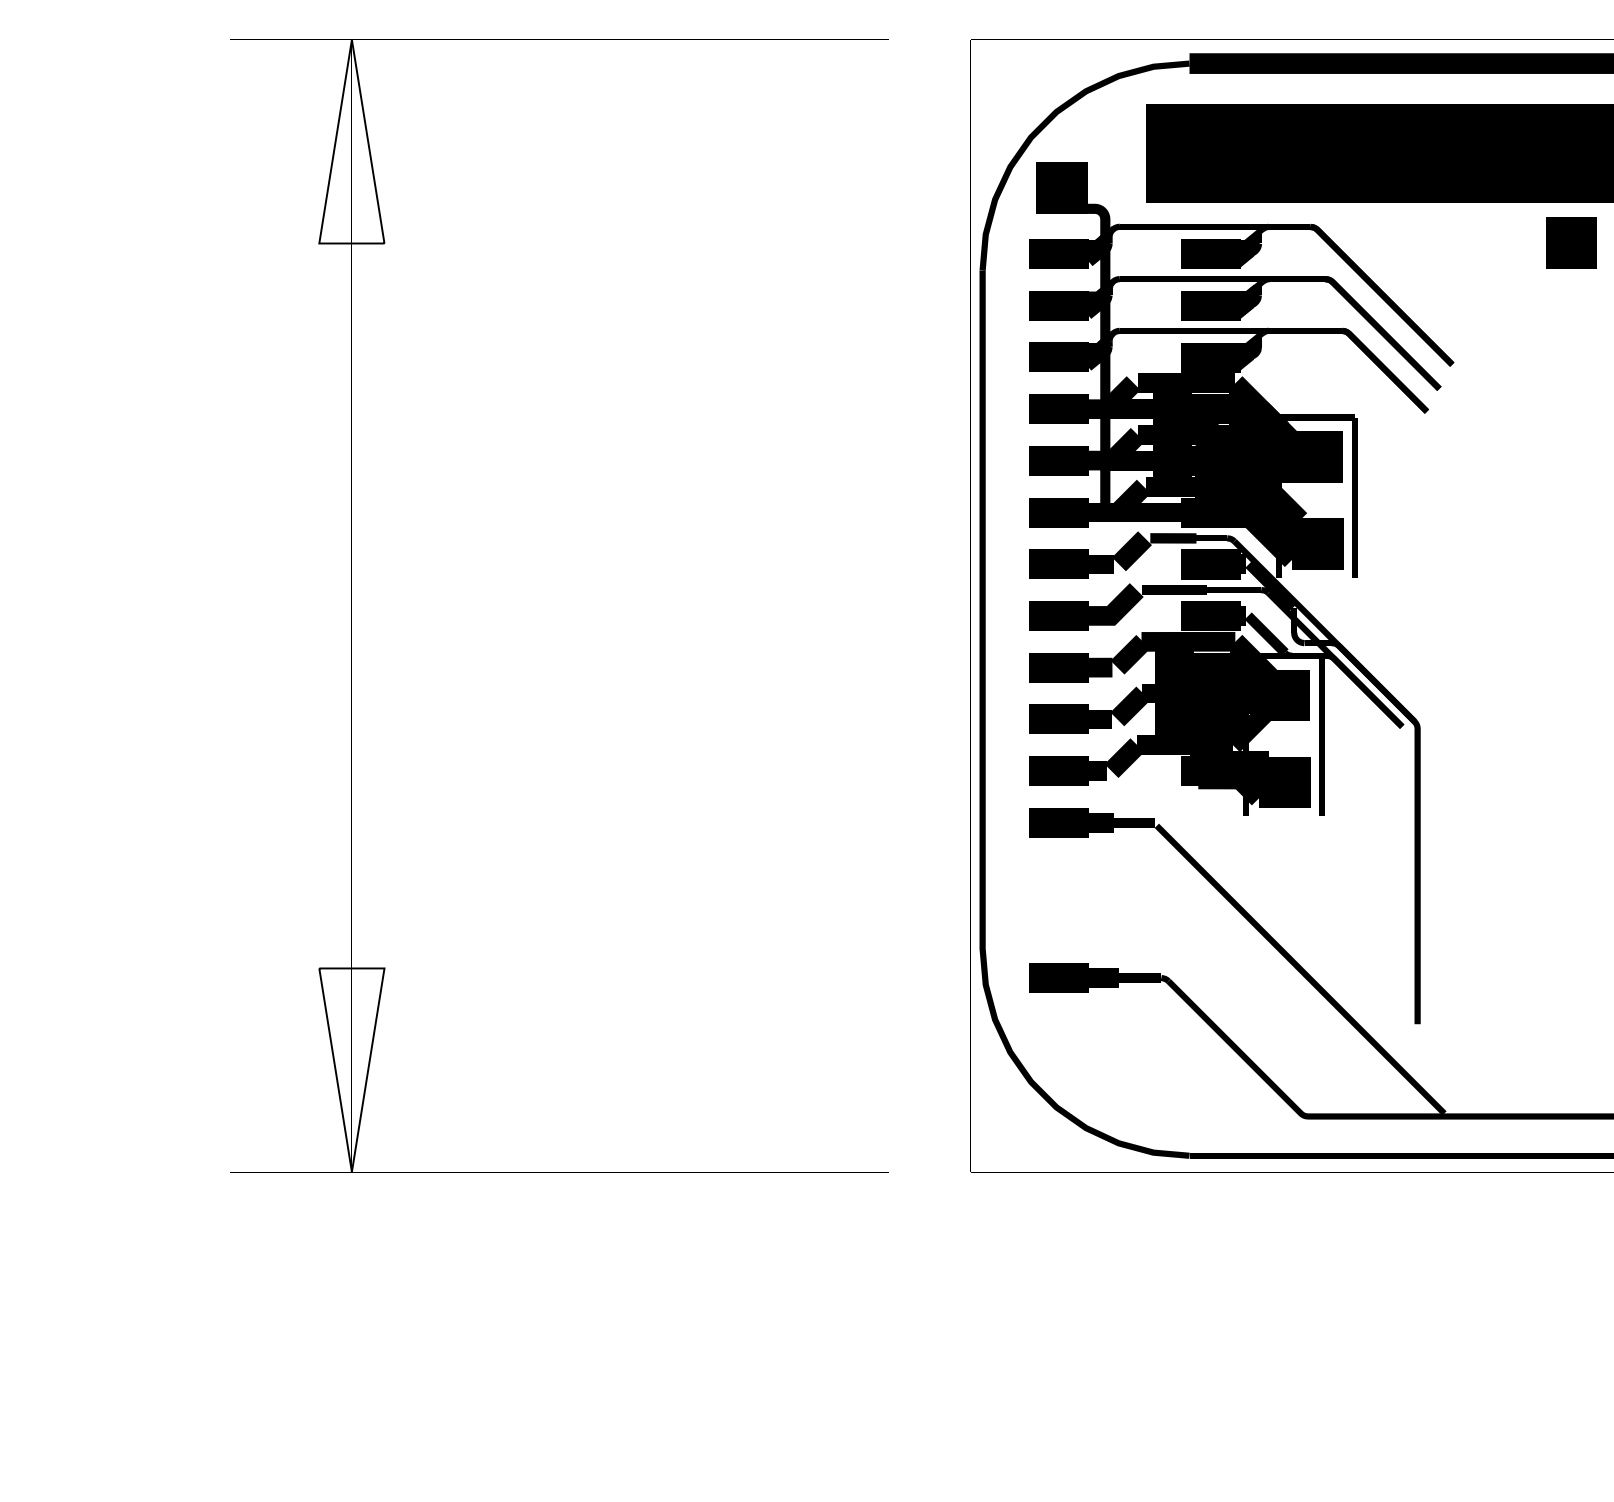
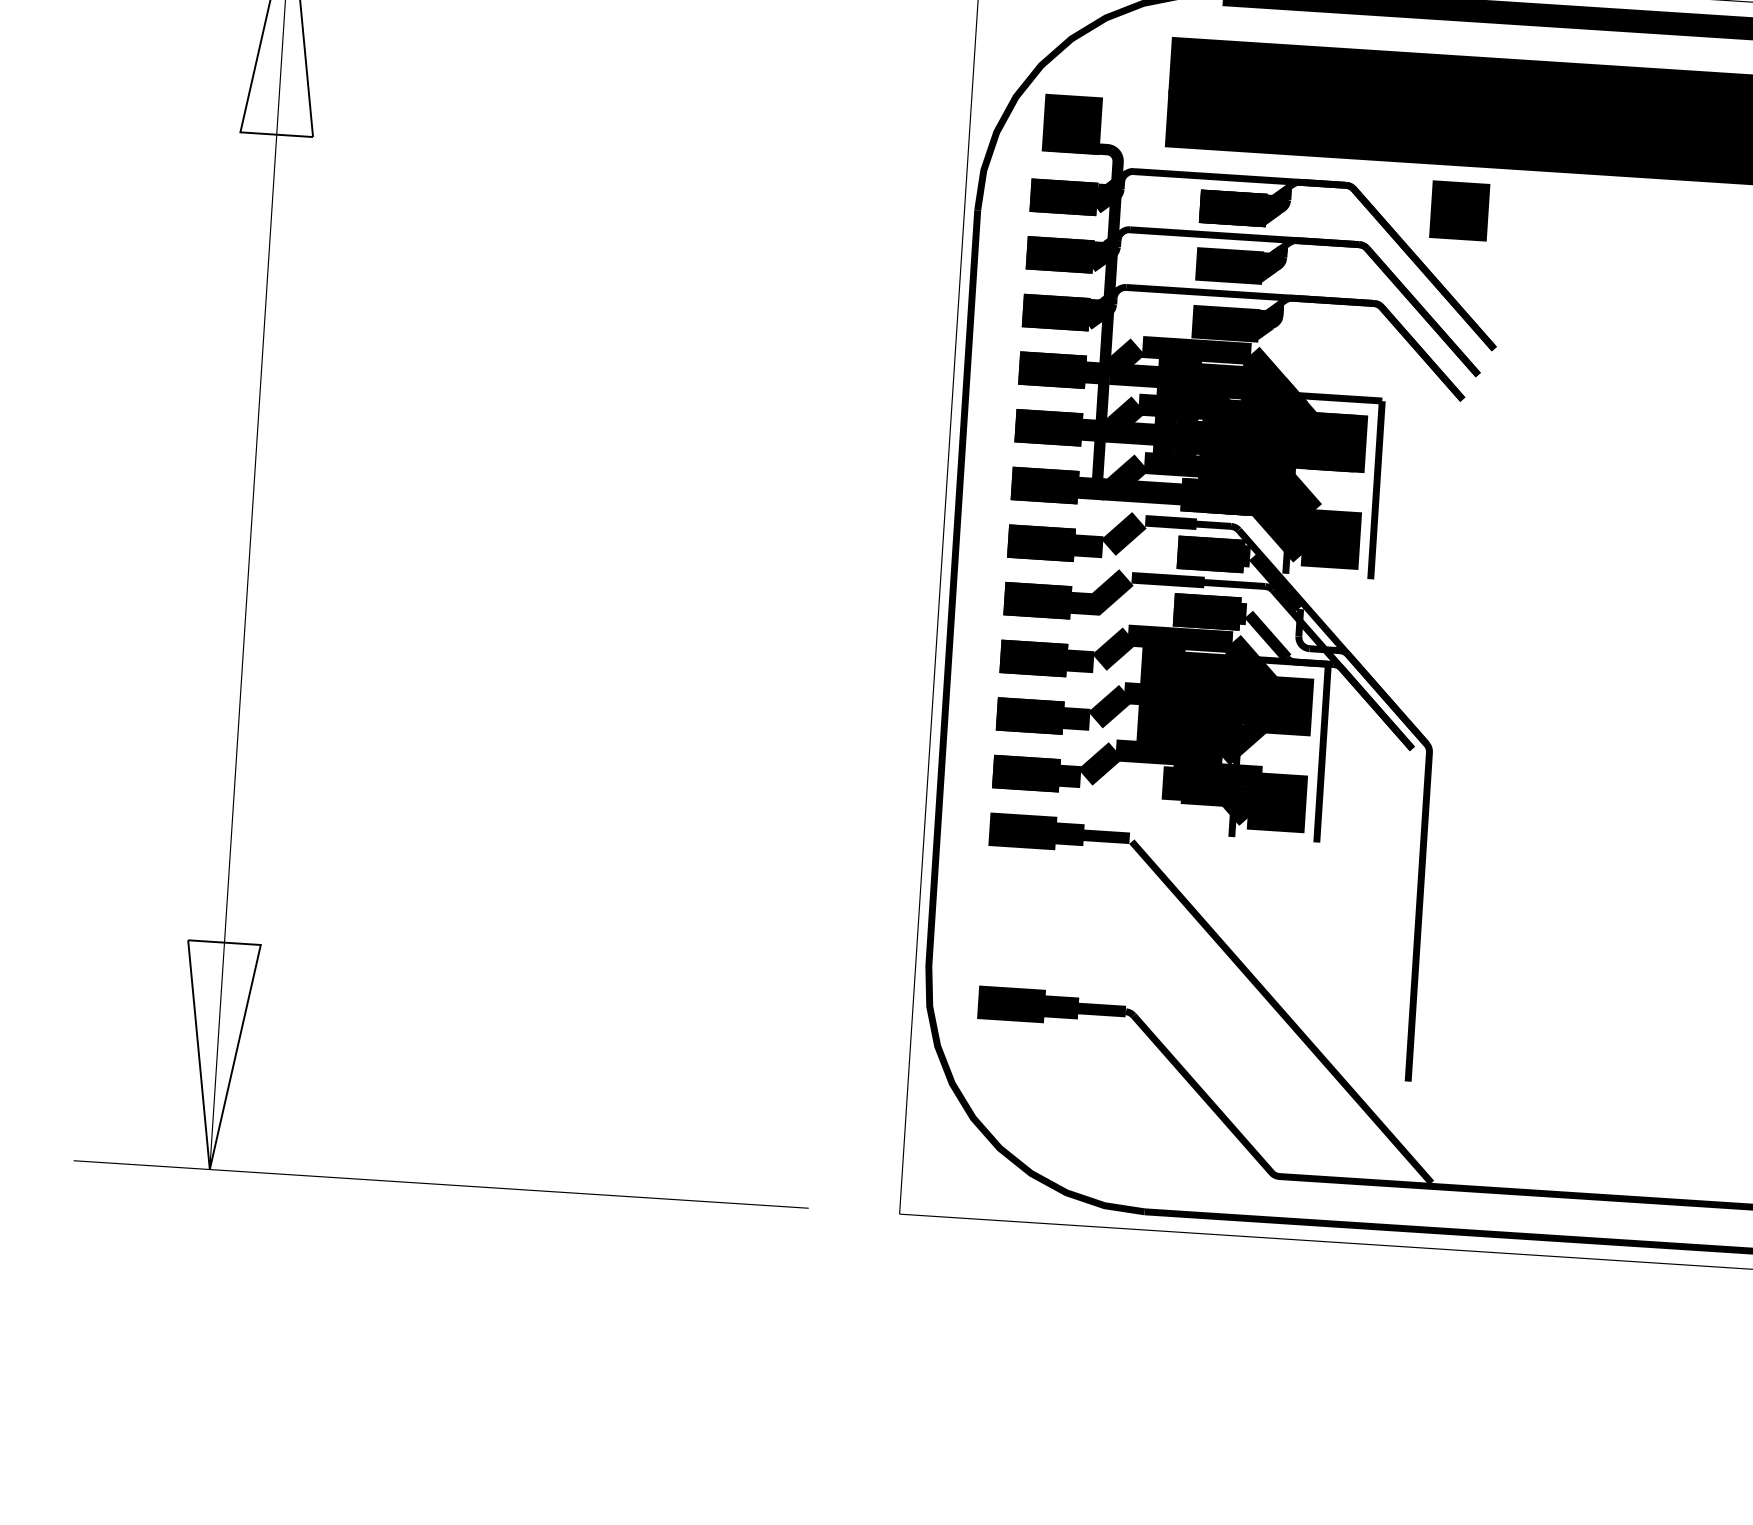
part: (1571, 242) -> (1459, 210), moved

